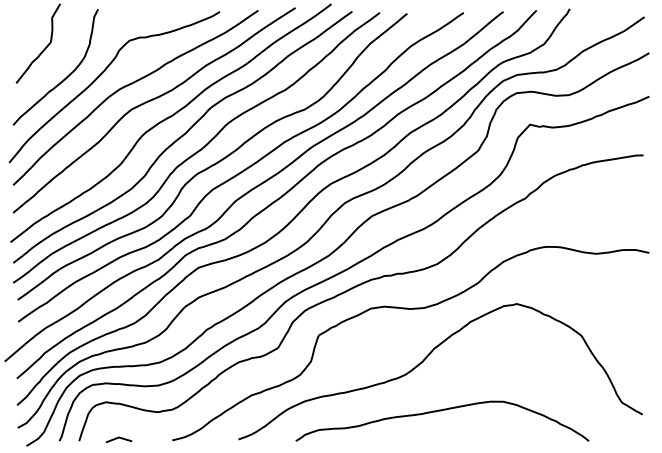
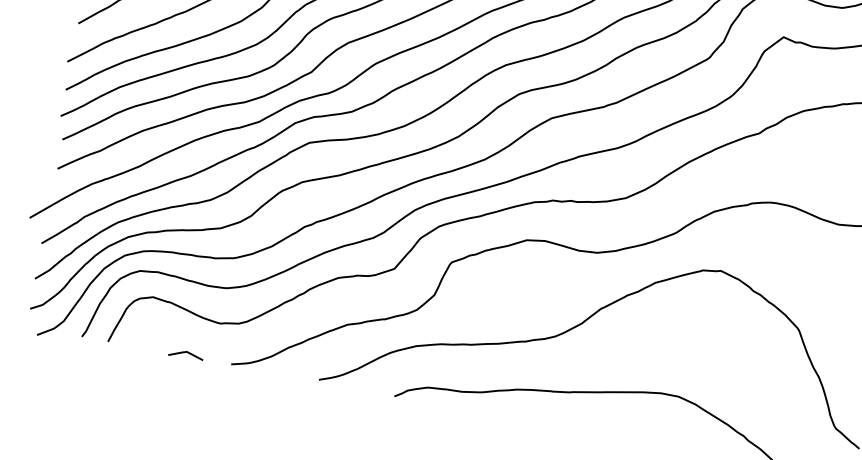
line: (118, 438) -> (185, 353), moved

